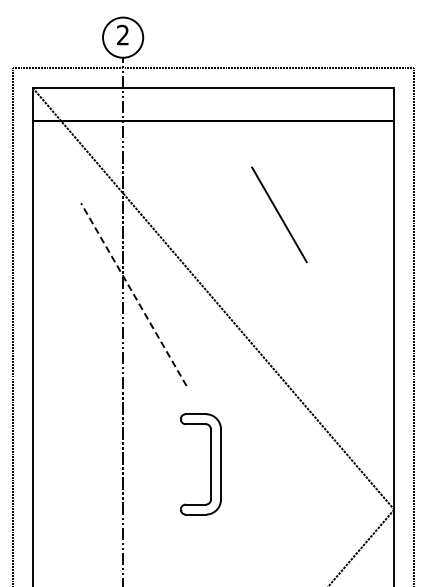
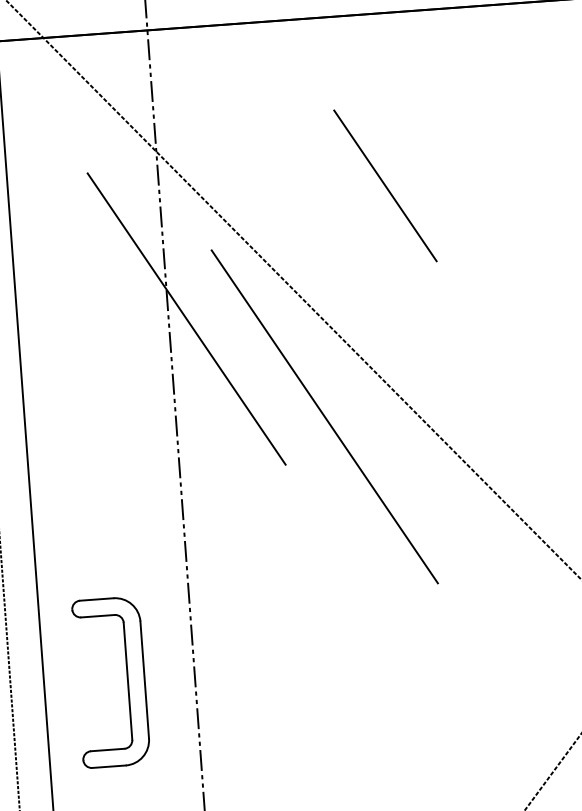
line: (279, 214) -> (385, 185), moved
line: (133, 294) -> (186, 318), dashed -> solid
line: (211, 358) -> (323, 415), added
part: (210, 464) -> (127, 681), moved

